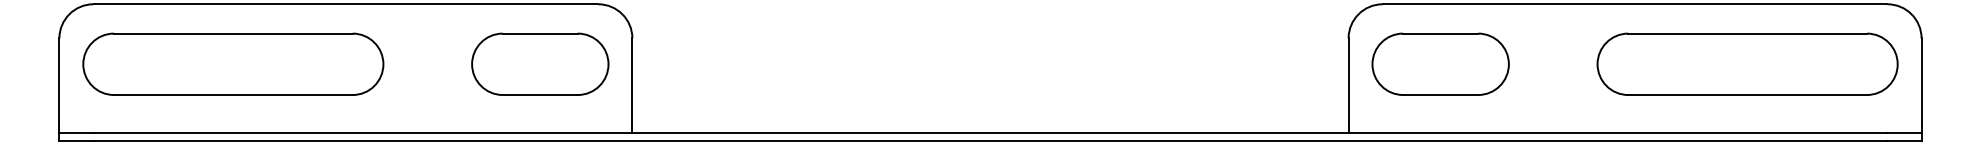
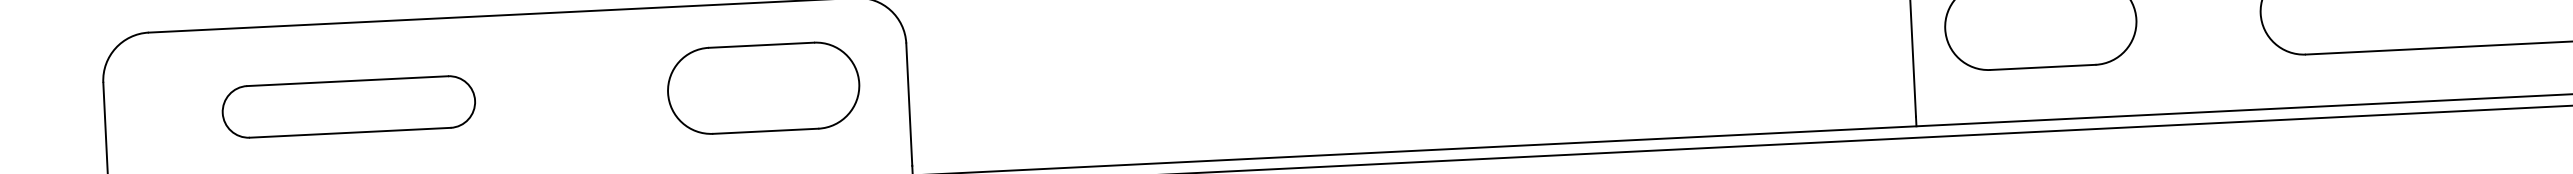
part: (233, 63) -> (348, 106), size x0.6
part: (540, 63) -> (763, 87), moved

